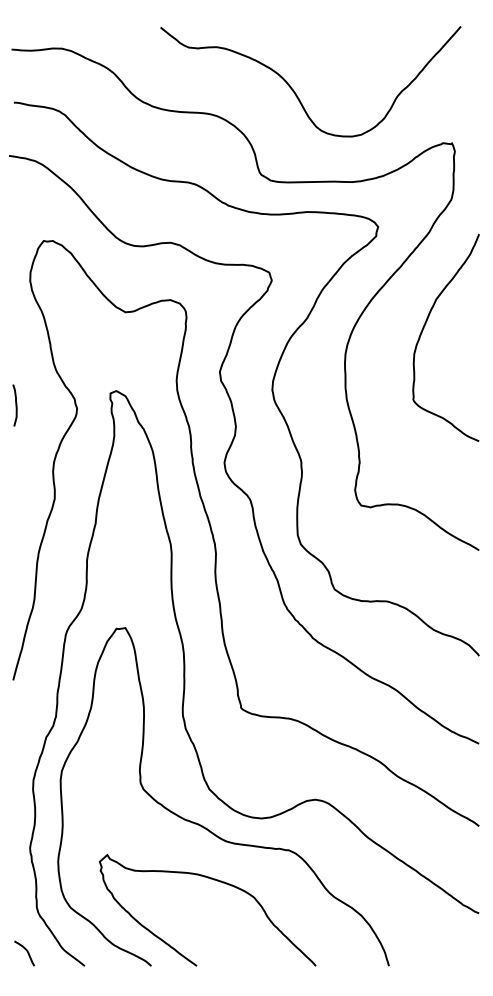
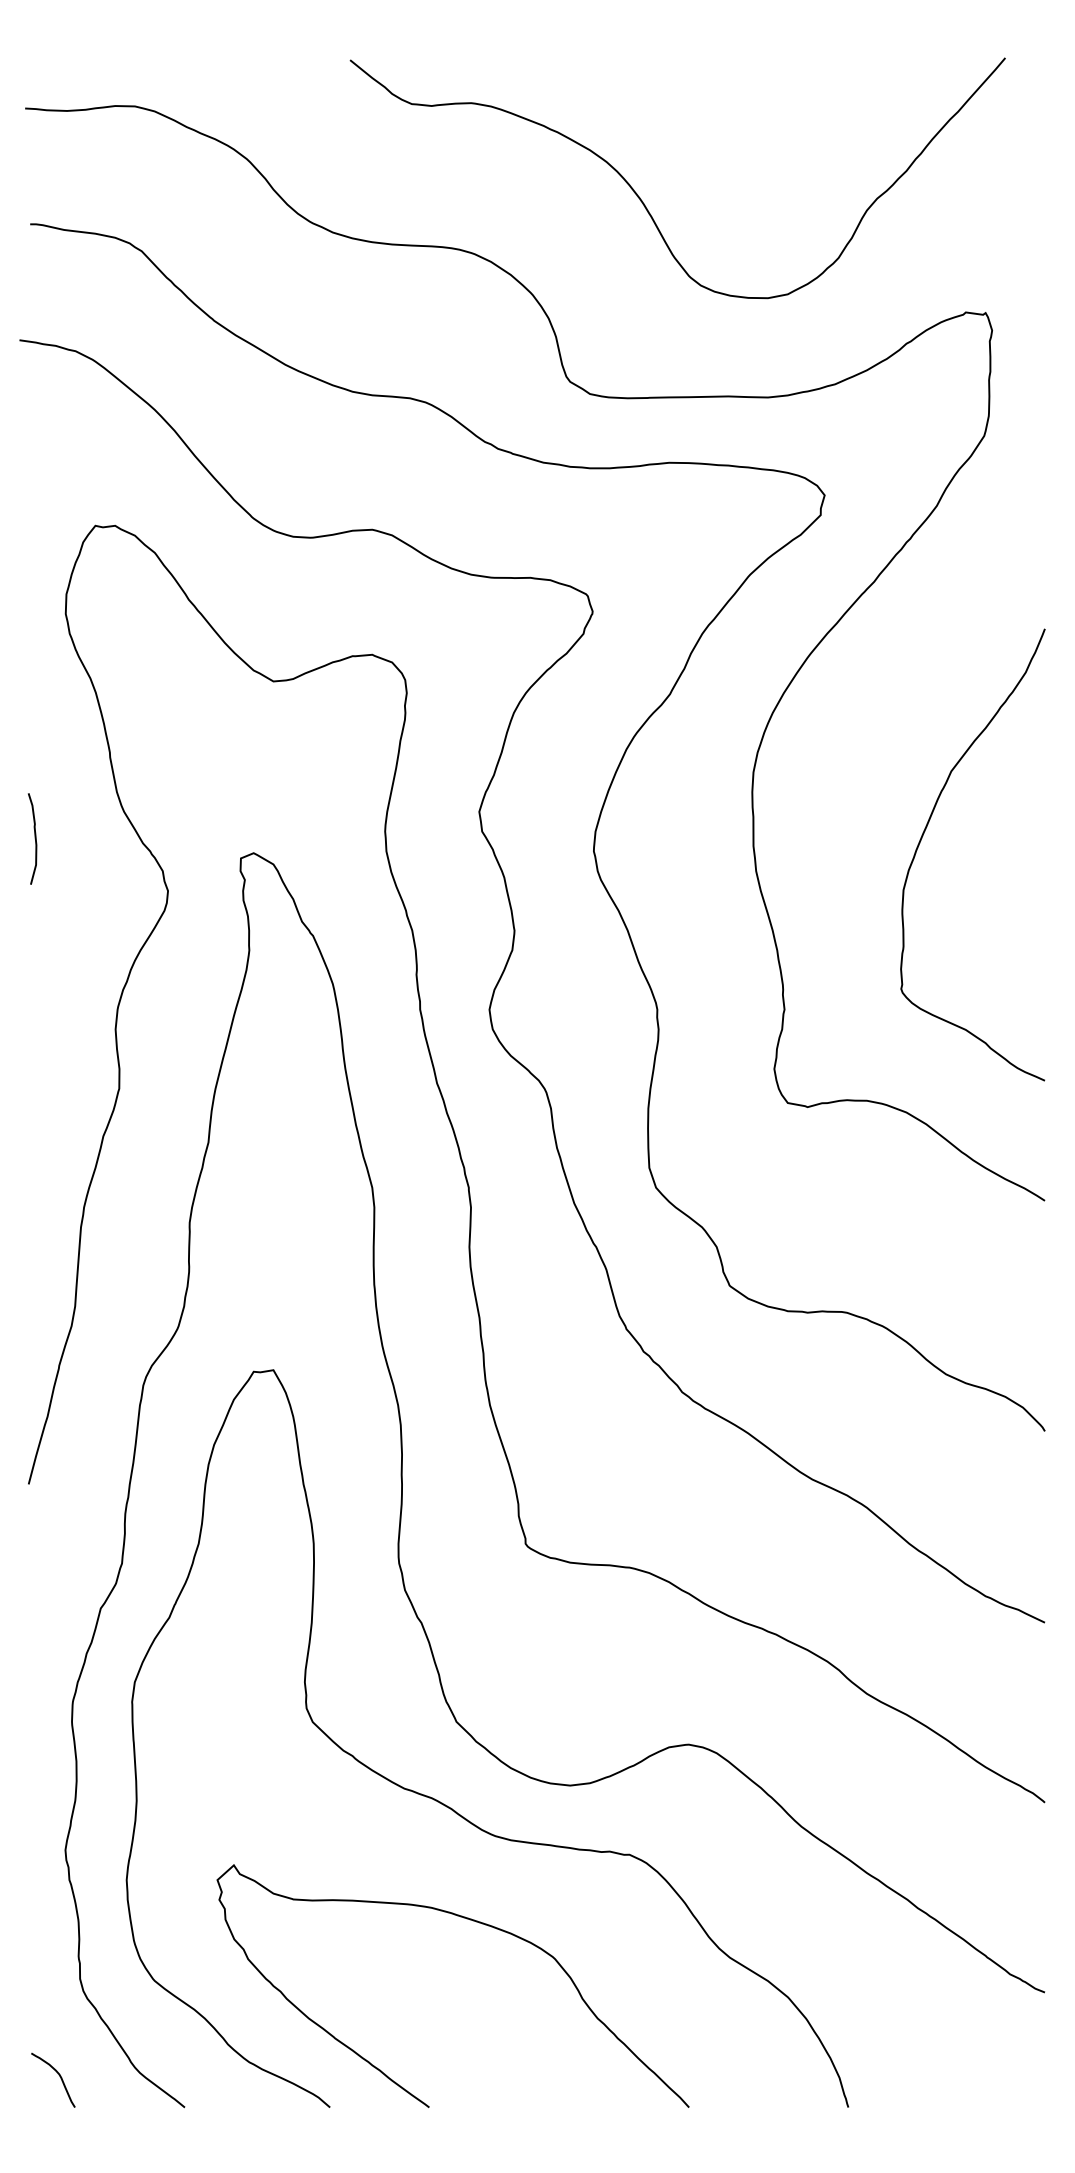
curve: (425, 326) -> (927, 830), moved
curve: (15, 405) -> (33, 838), moved

